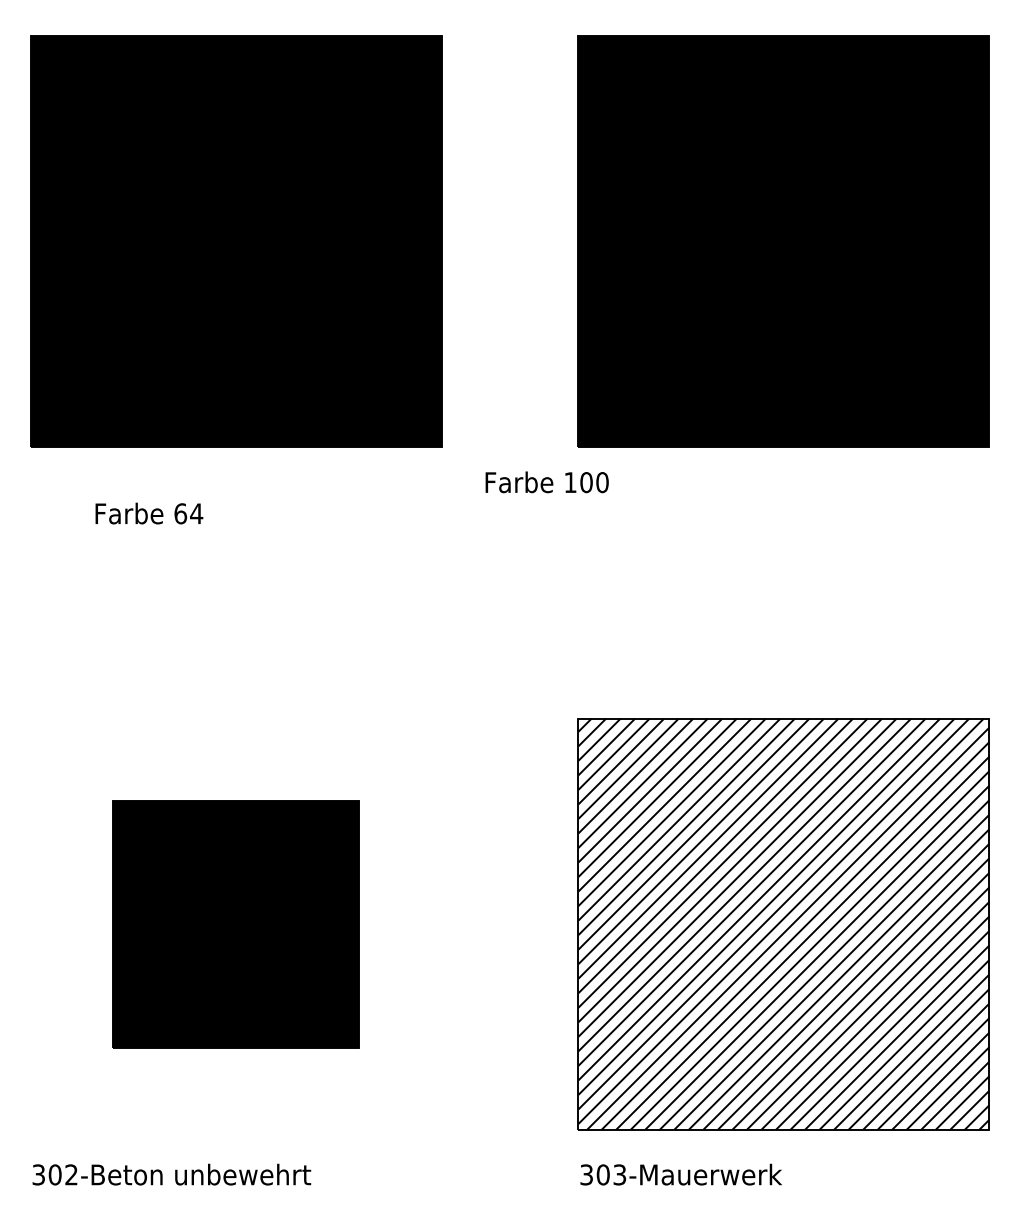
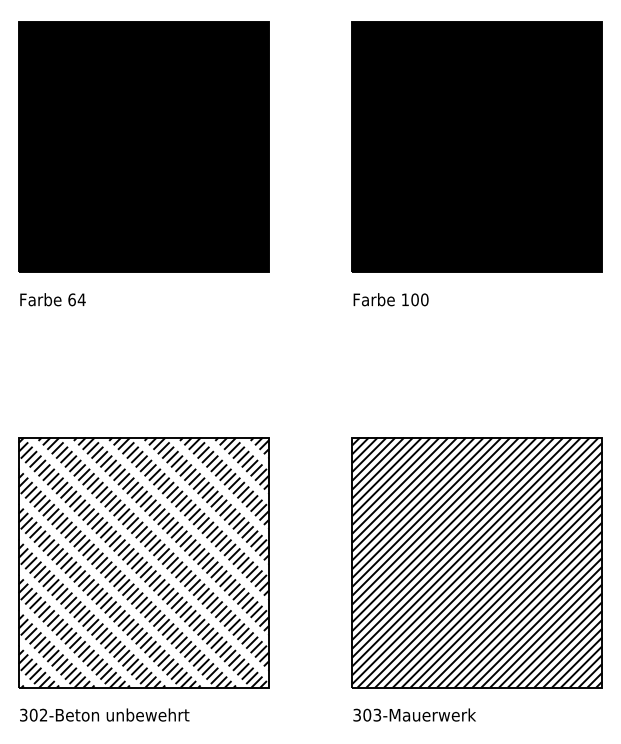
text: (546, 482) -> (390, 299), moved
text: (148, 513) -> (52, 299), moved
part: (235, 924) -> (143, 562), size x1.67

